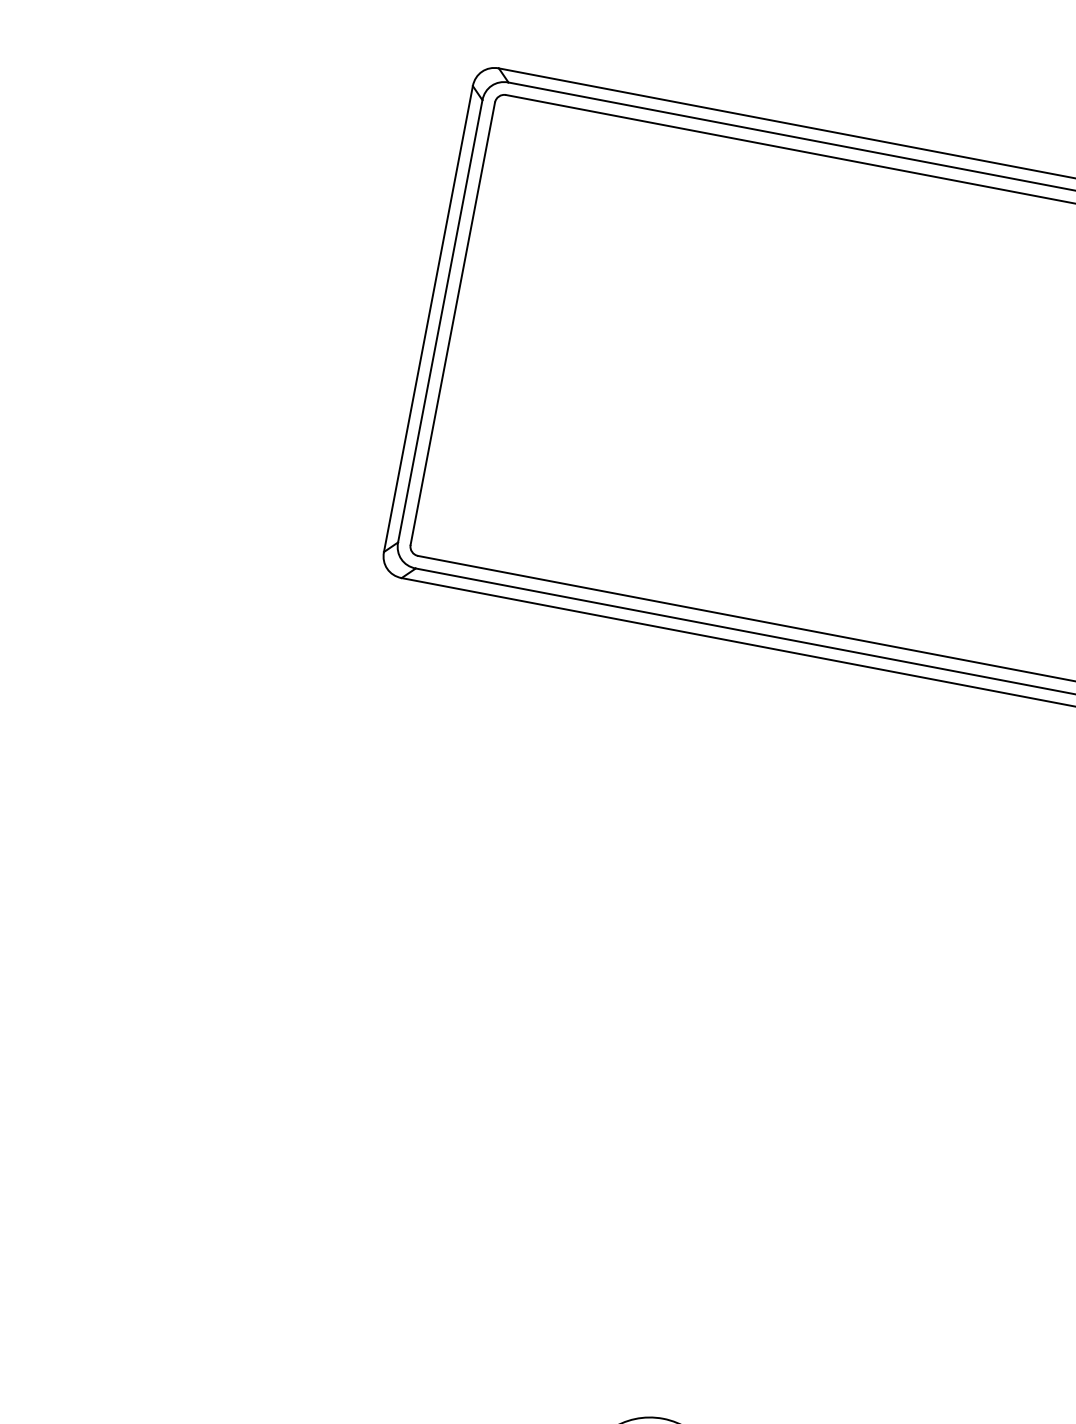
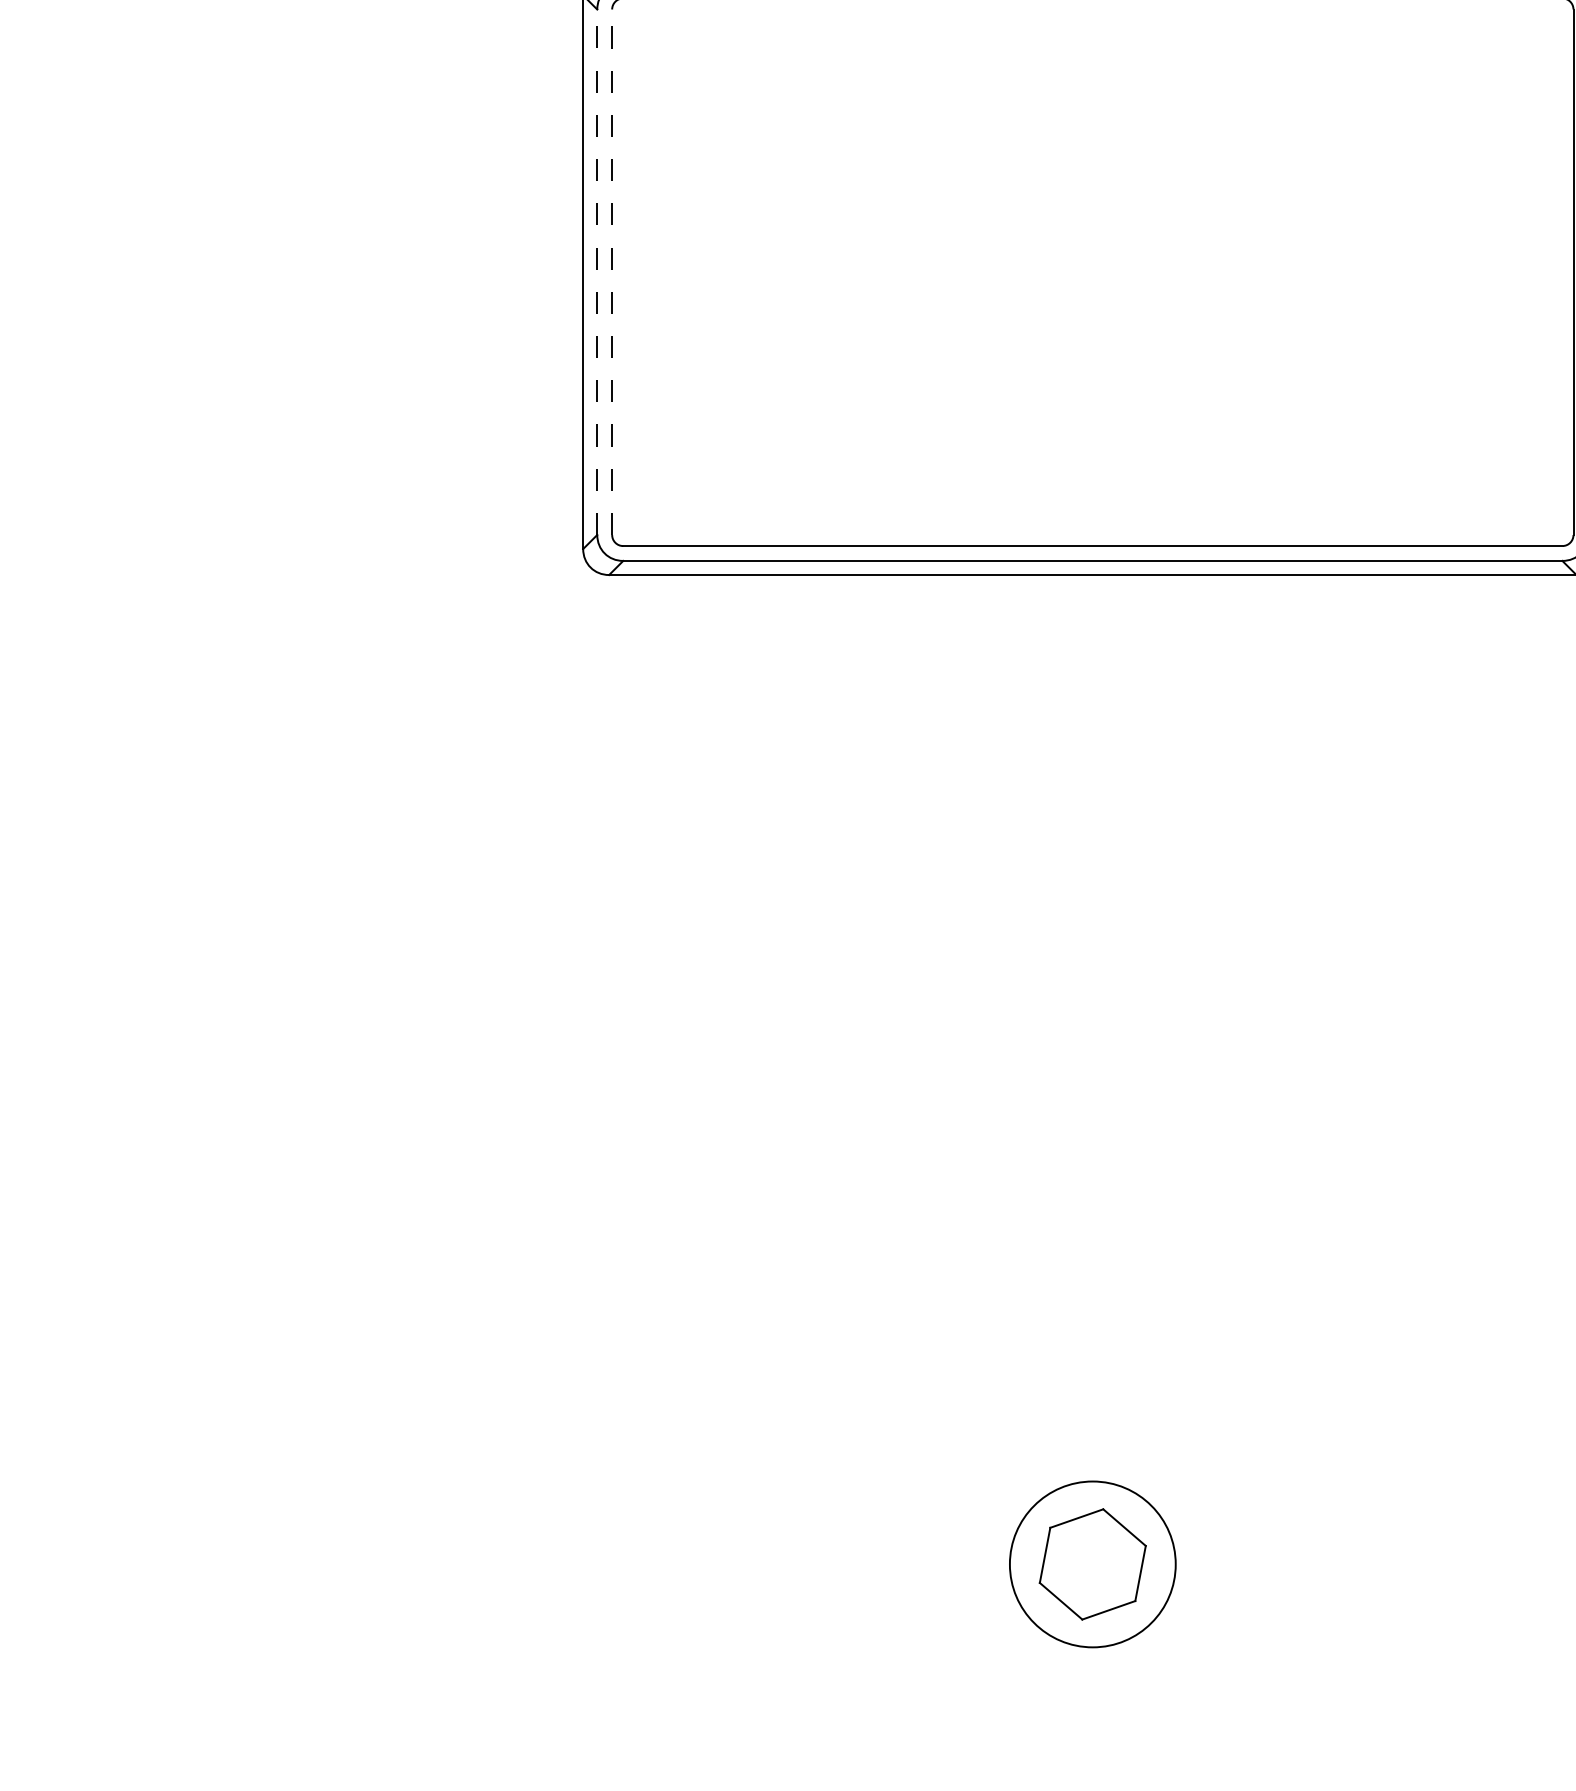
line: (440, 321) -> (597, 272), solid -> dashed
line: (453, 323) -> (612, 272), solid -> dashed

